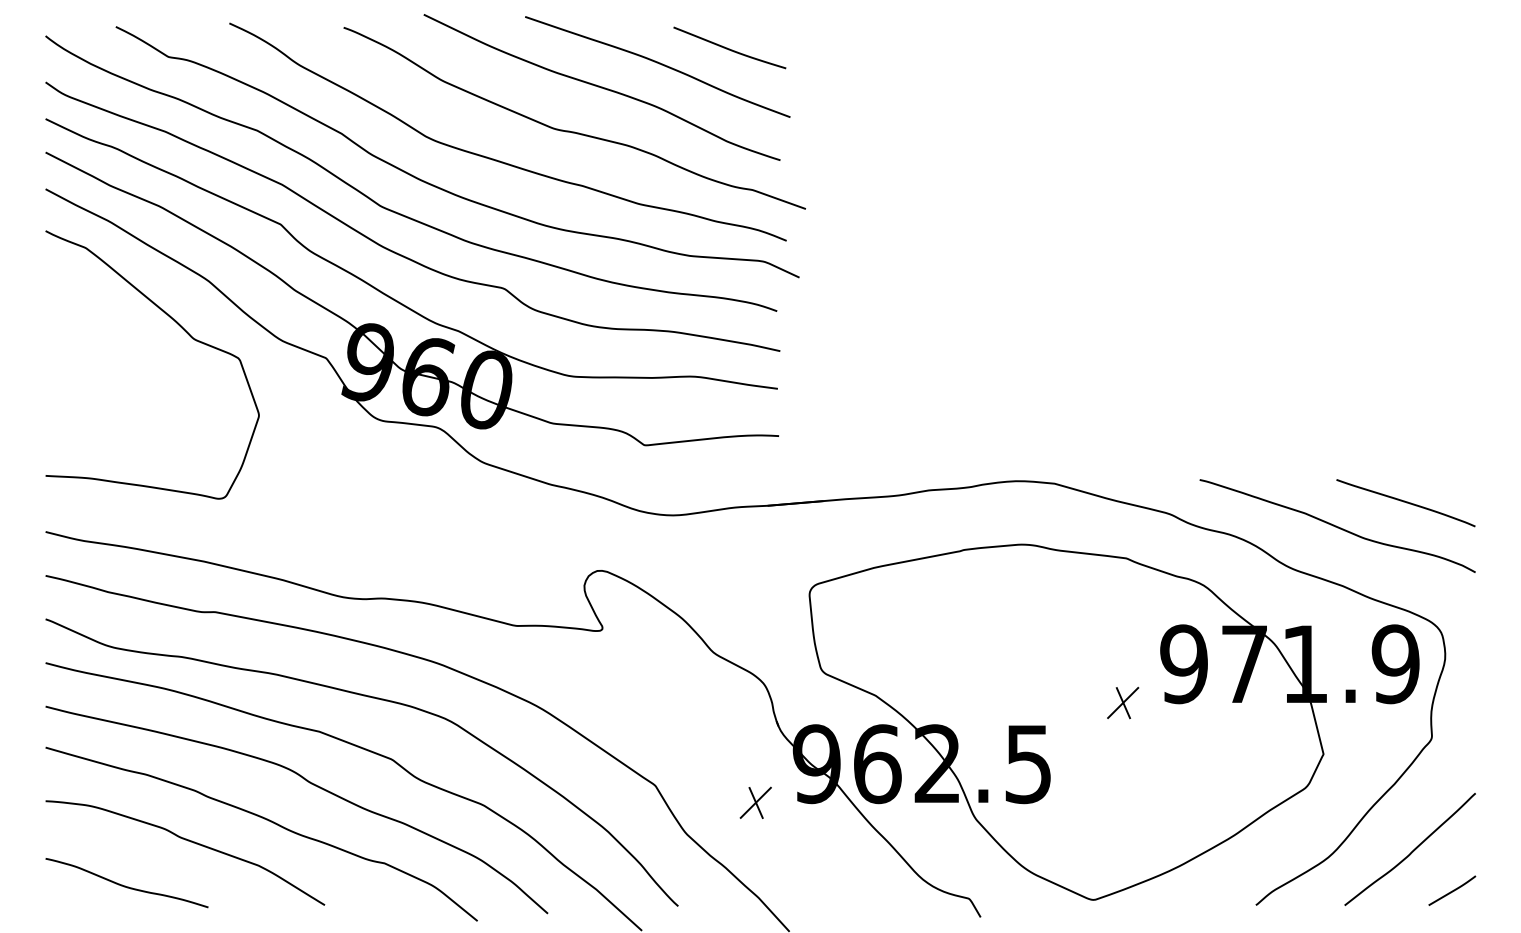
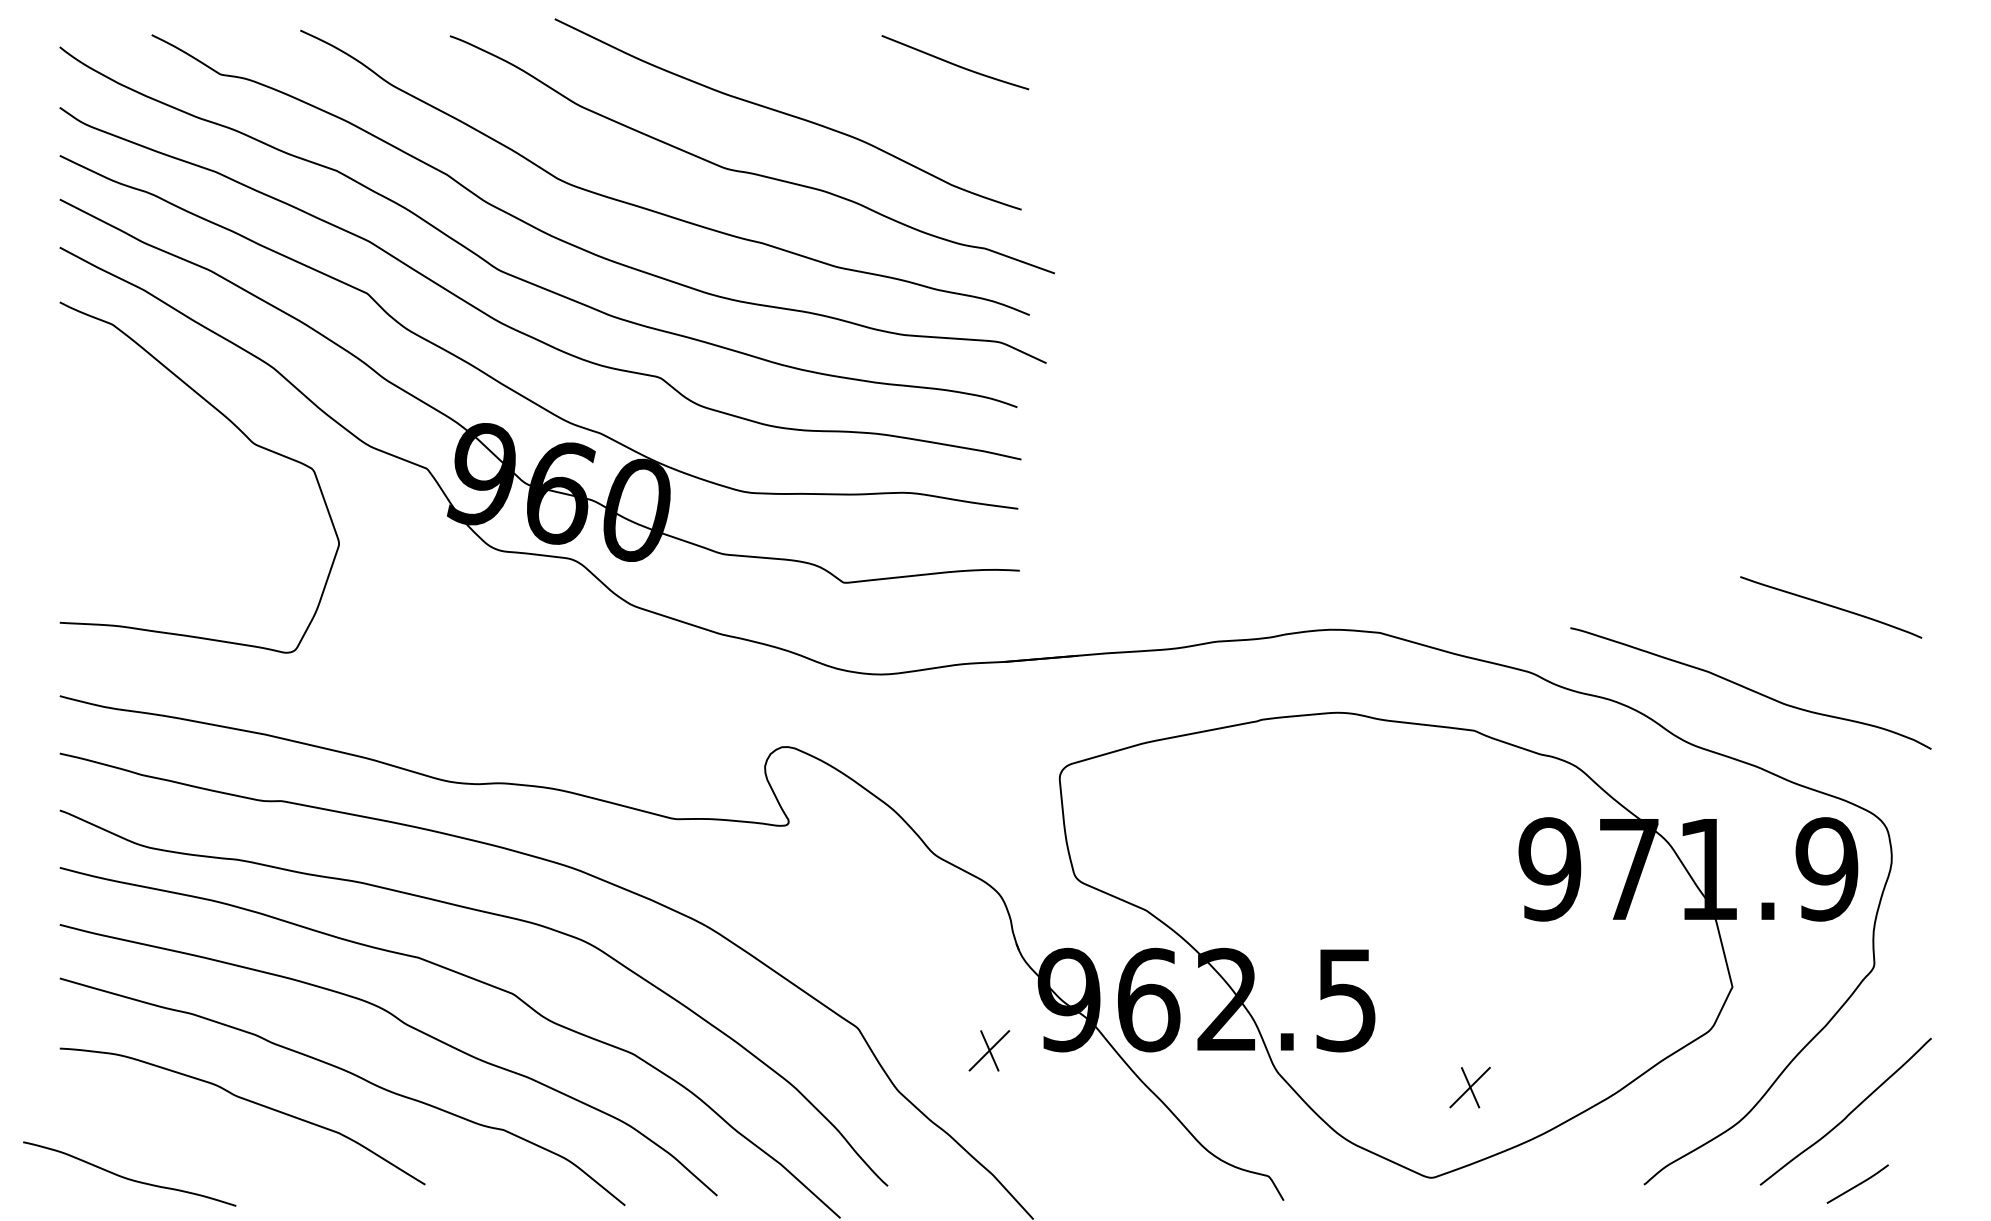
curve: (659, 64) -> (863, 84), removed
curve: (1405, 502) -> (1830, 606), moved
part: (1123, 702) -> (1470, 1086), moved
curve: (125, 885) -> (127, 1177), moved
curve: (1452, 890) -> (1858, 1183), moved

